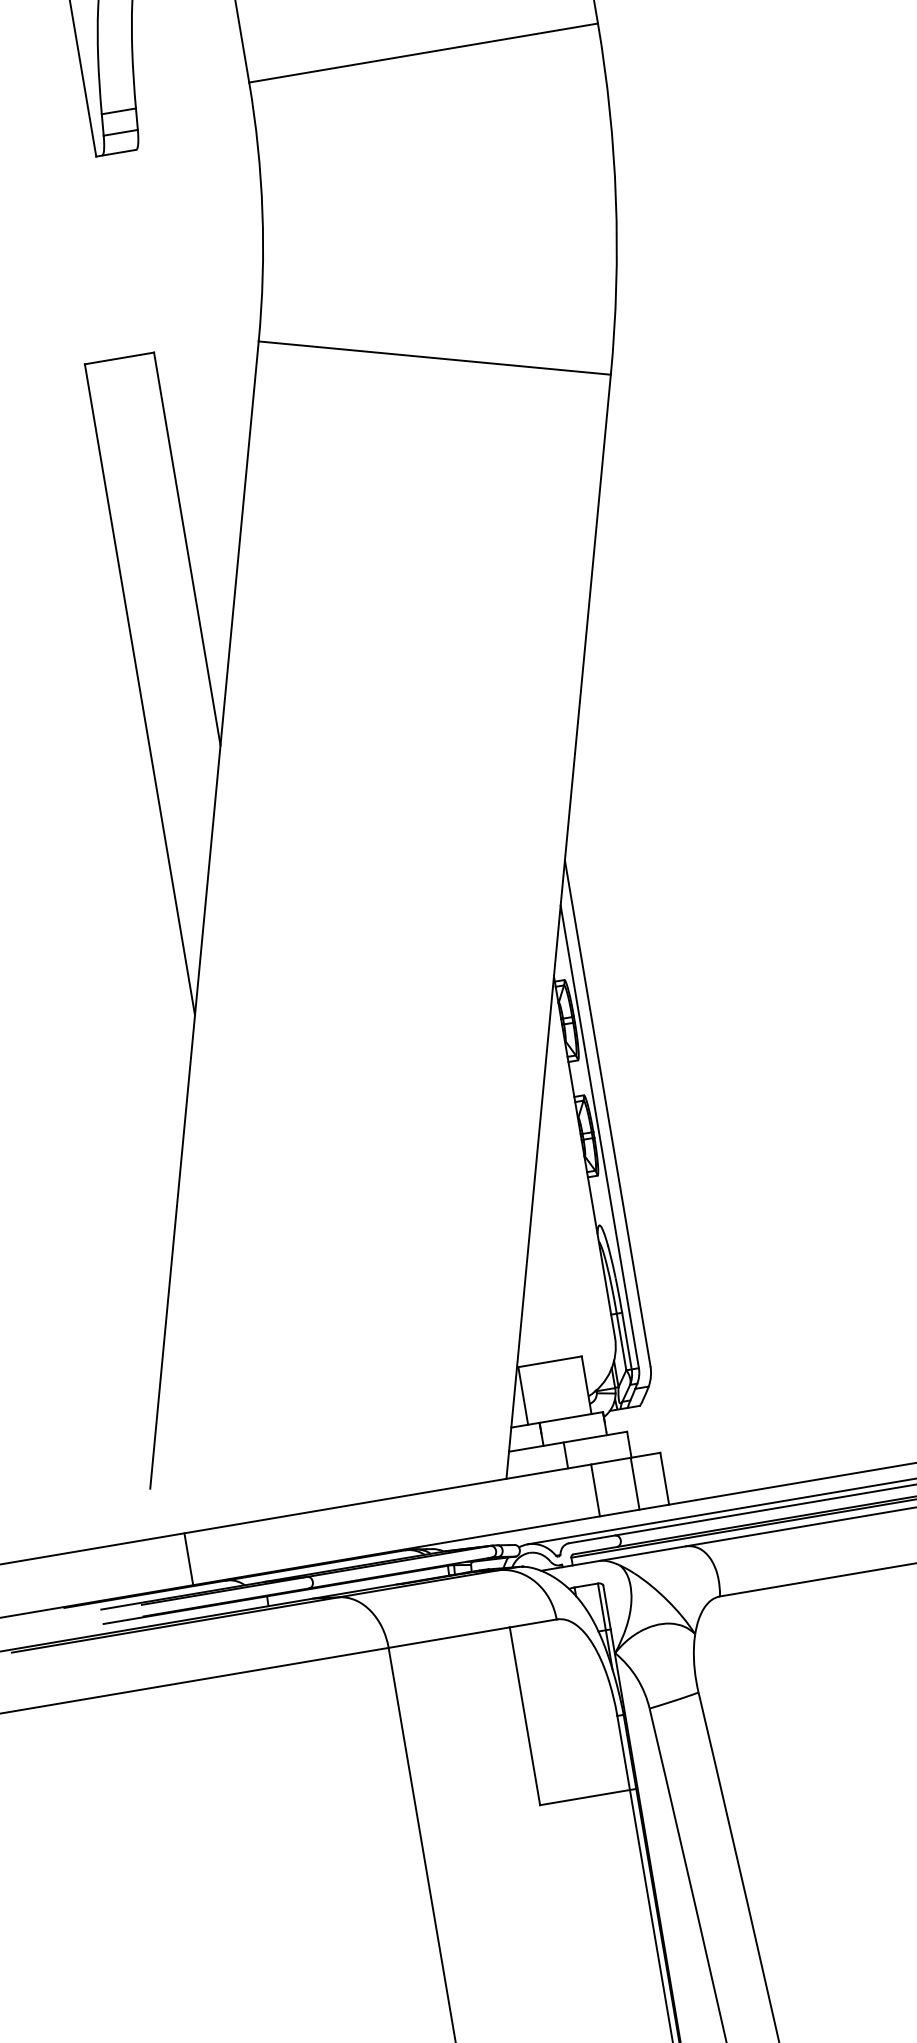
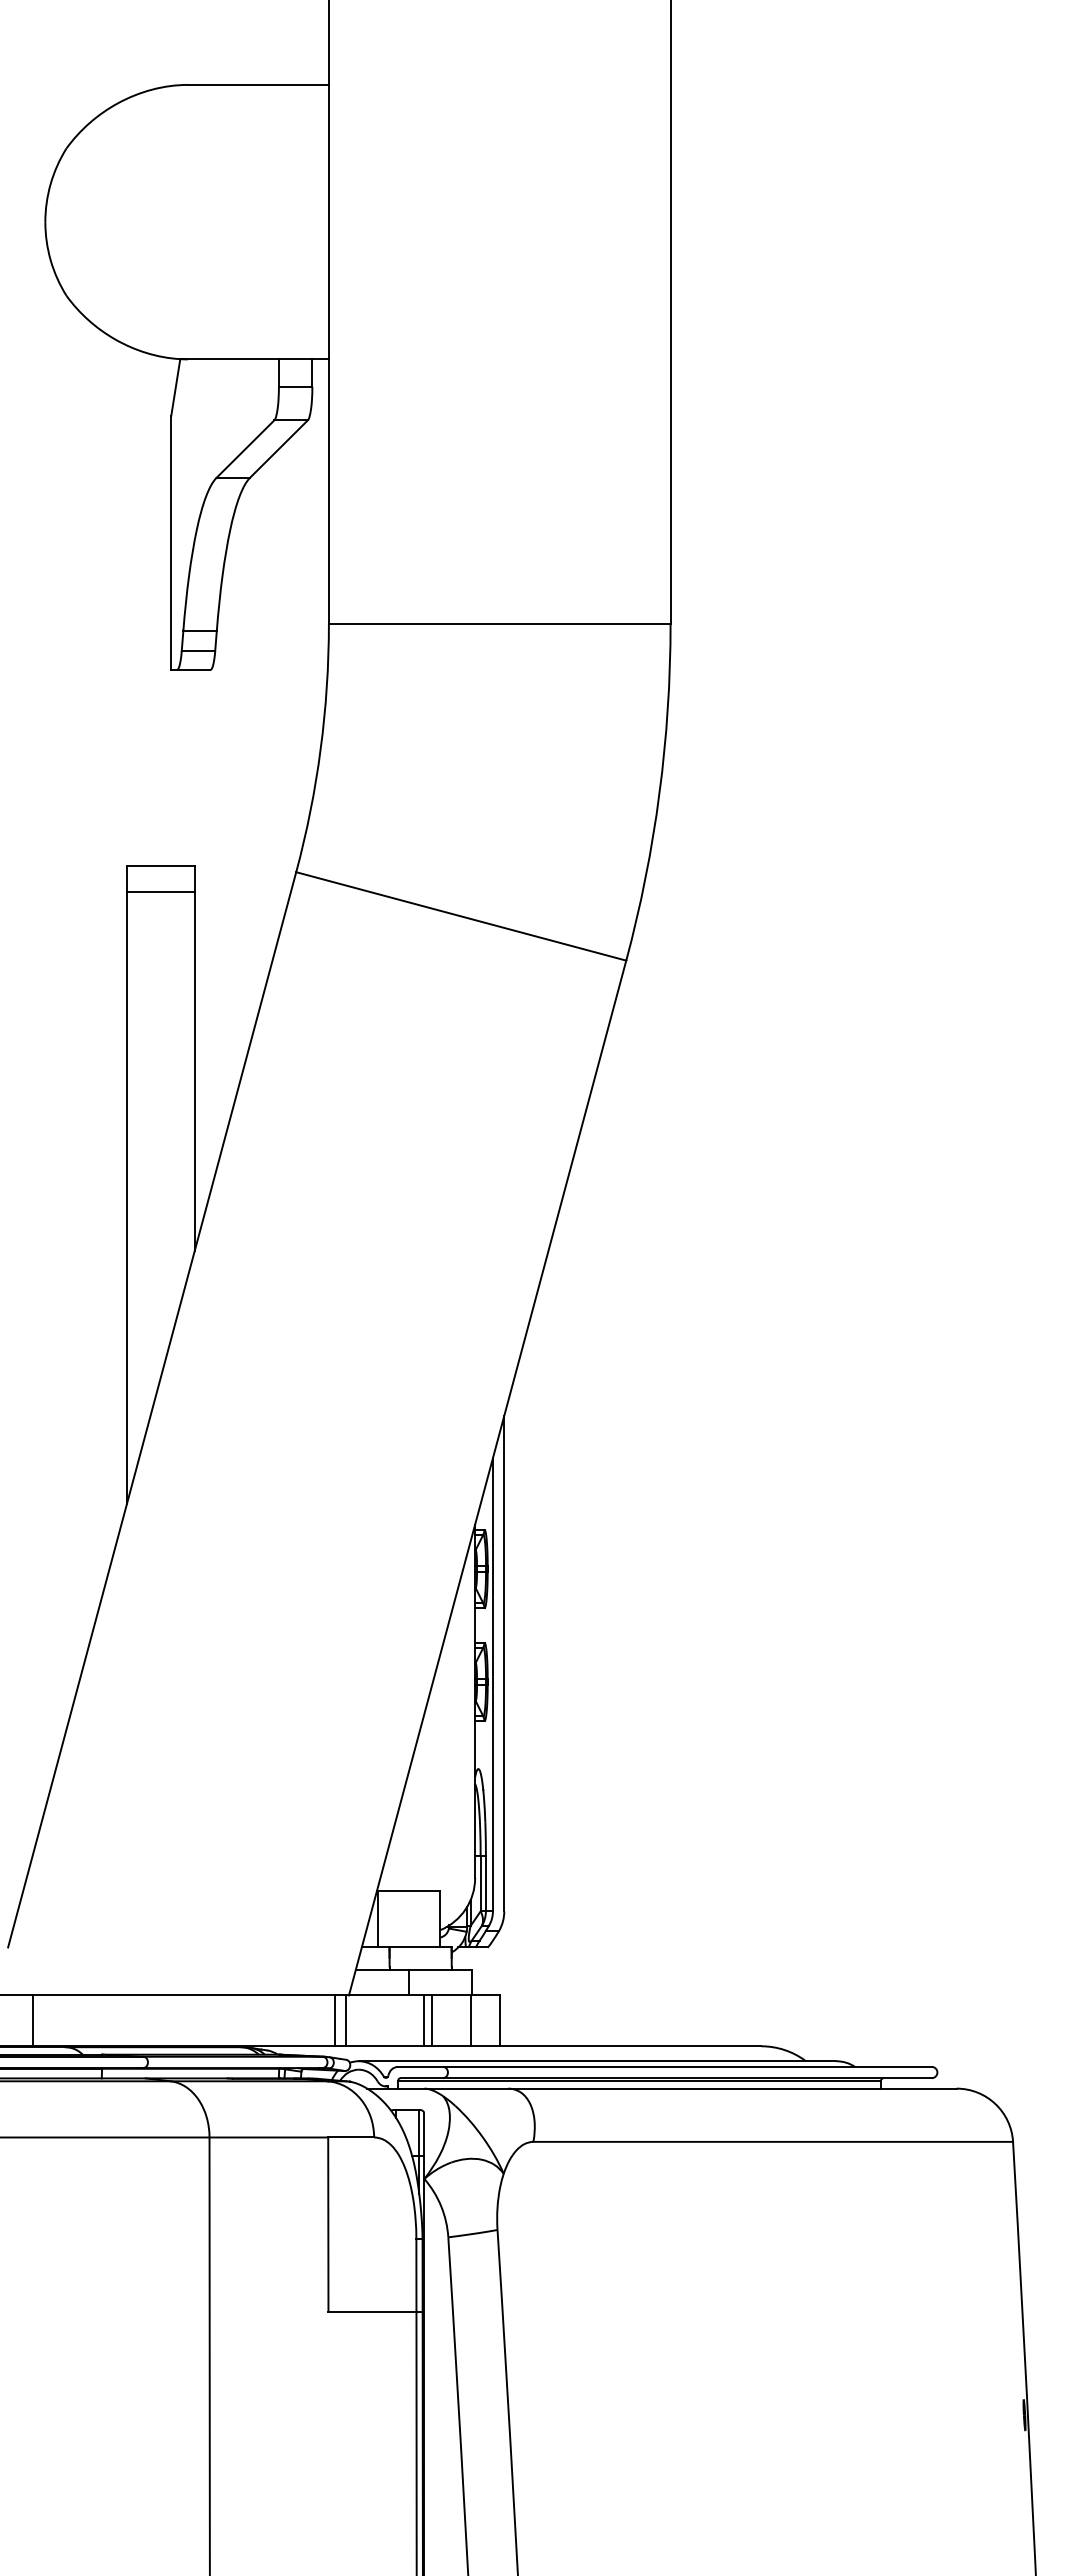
line: (123, 384) -> (160, 891), added
line: (586, 1491) -> (423, 2020), added
line: (507, 1505) -> (345, 2020), added
line: (497, 1506) -> (335, 2020), added

